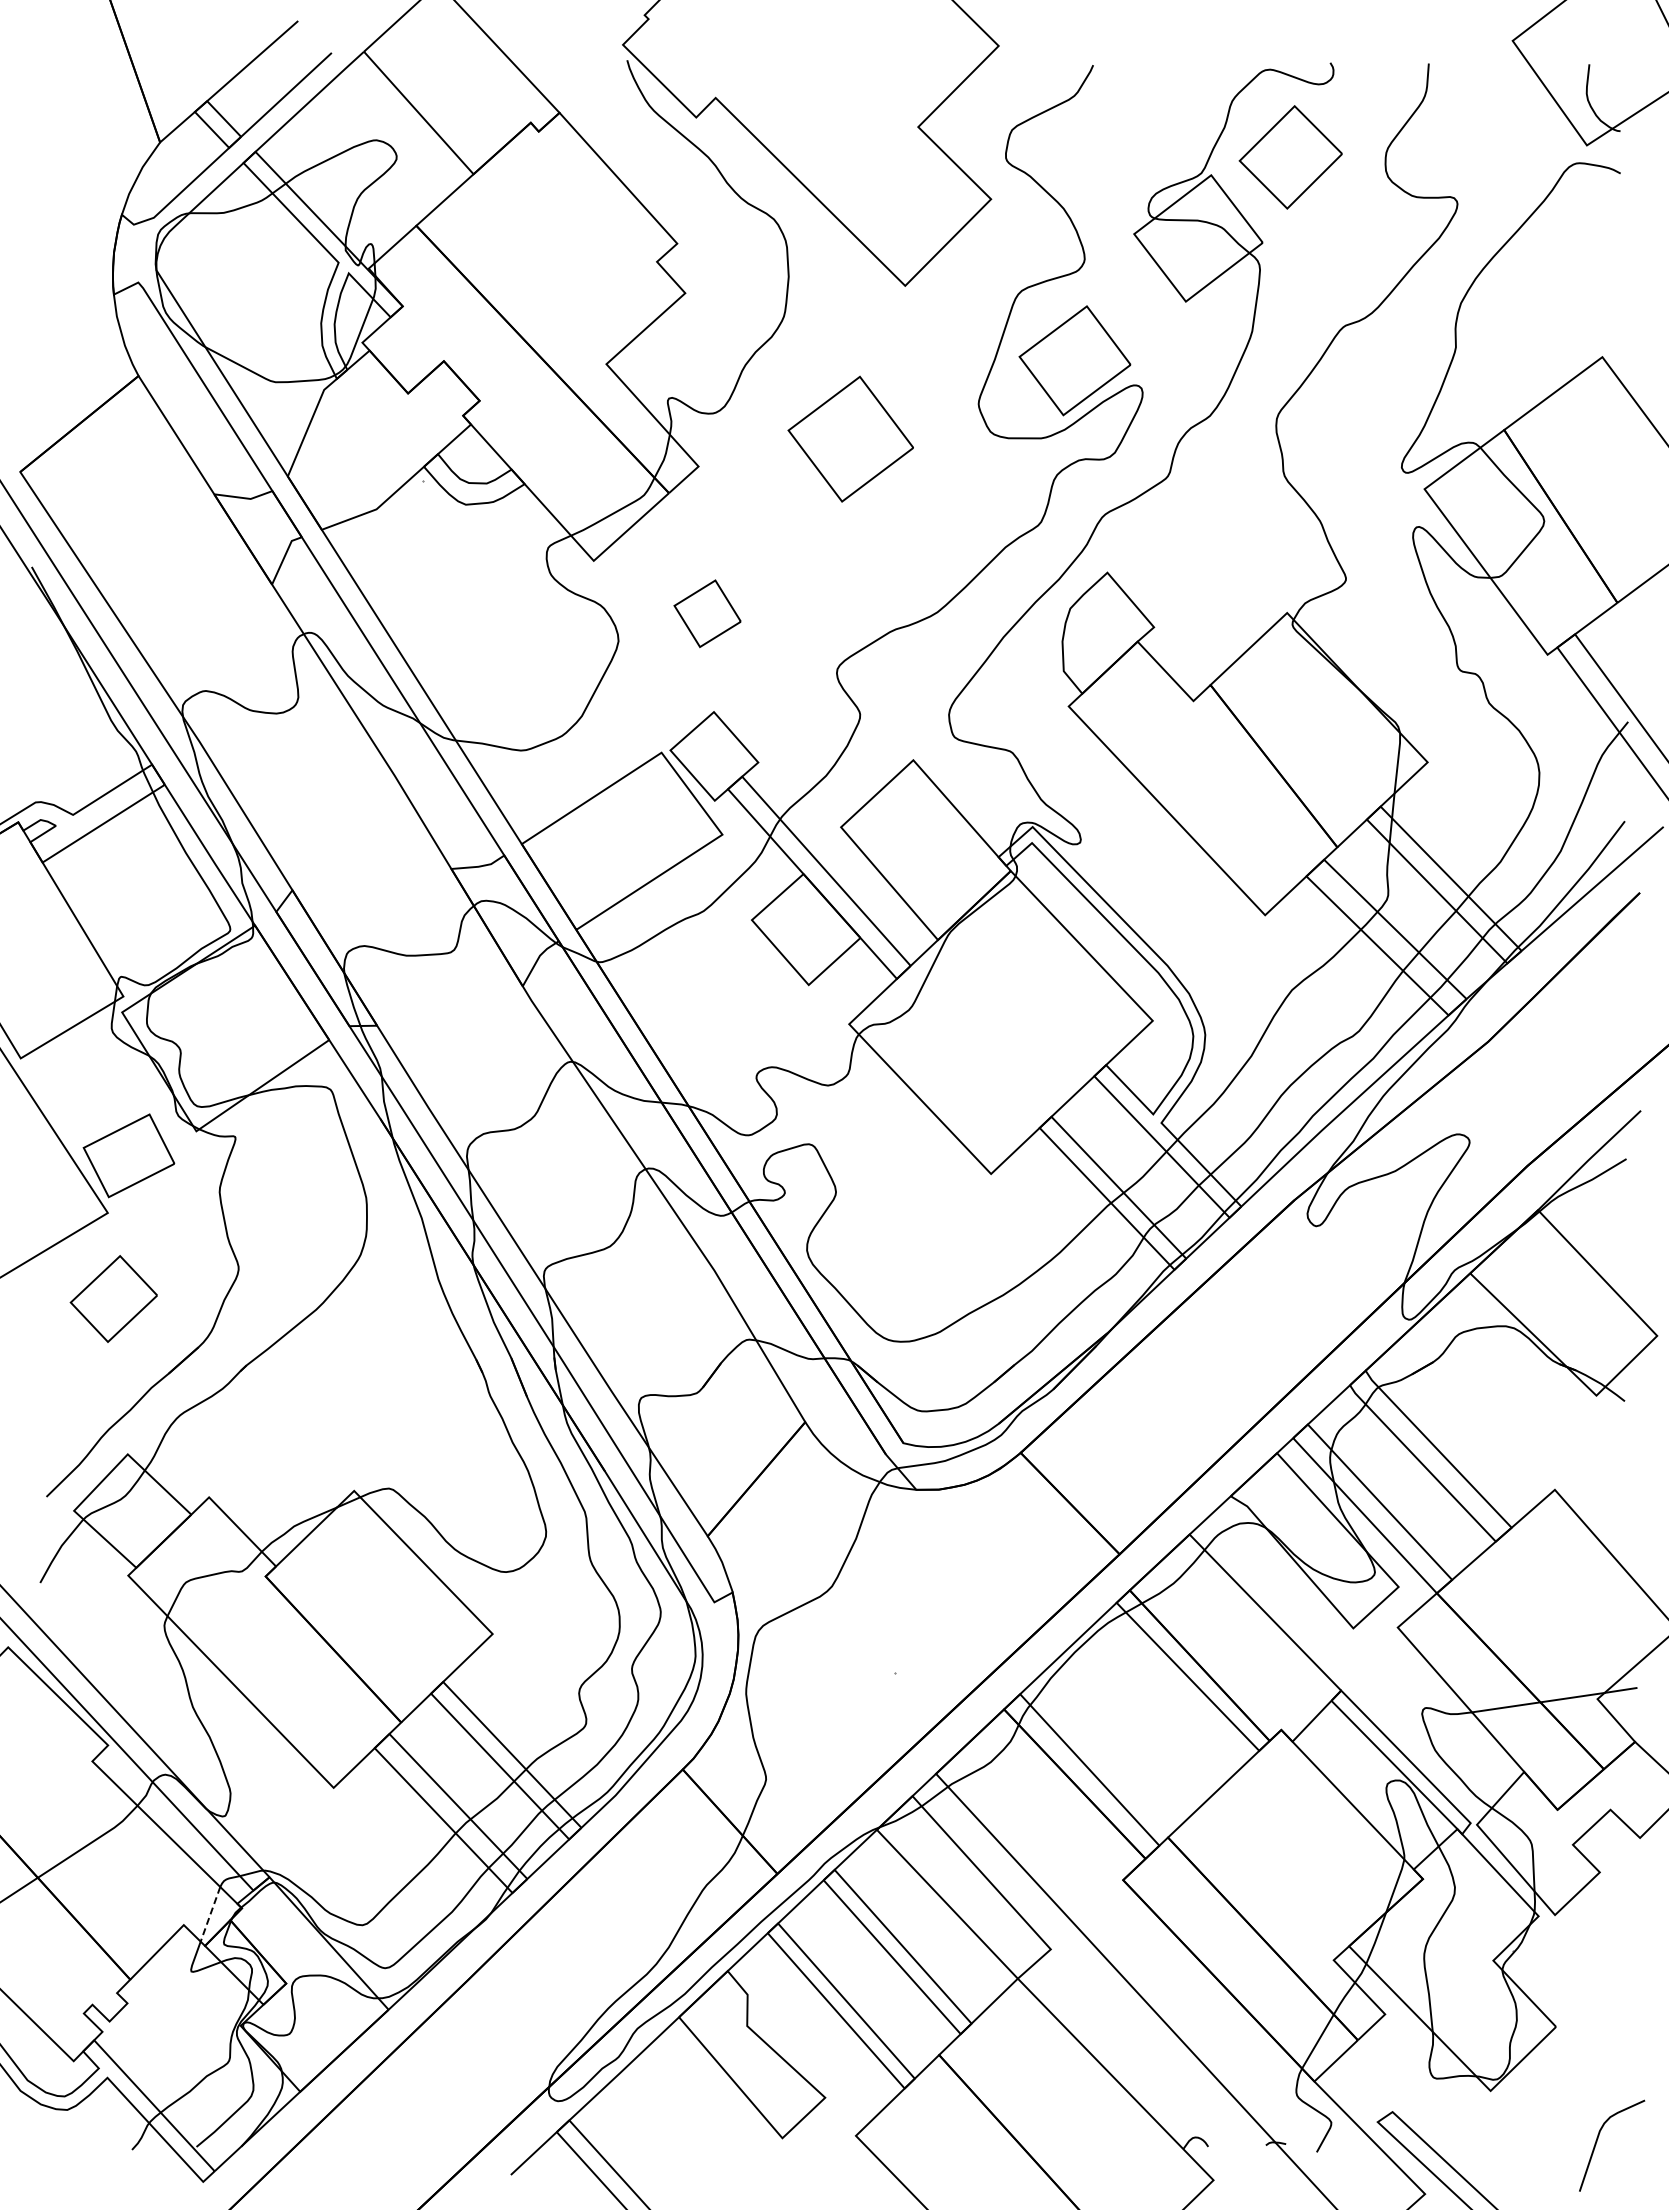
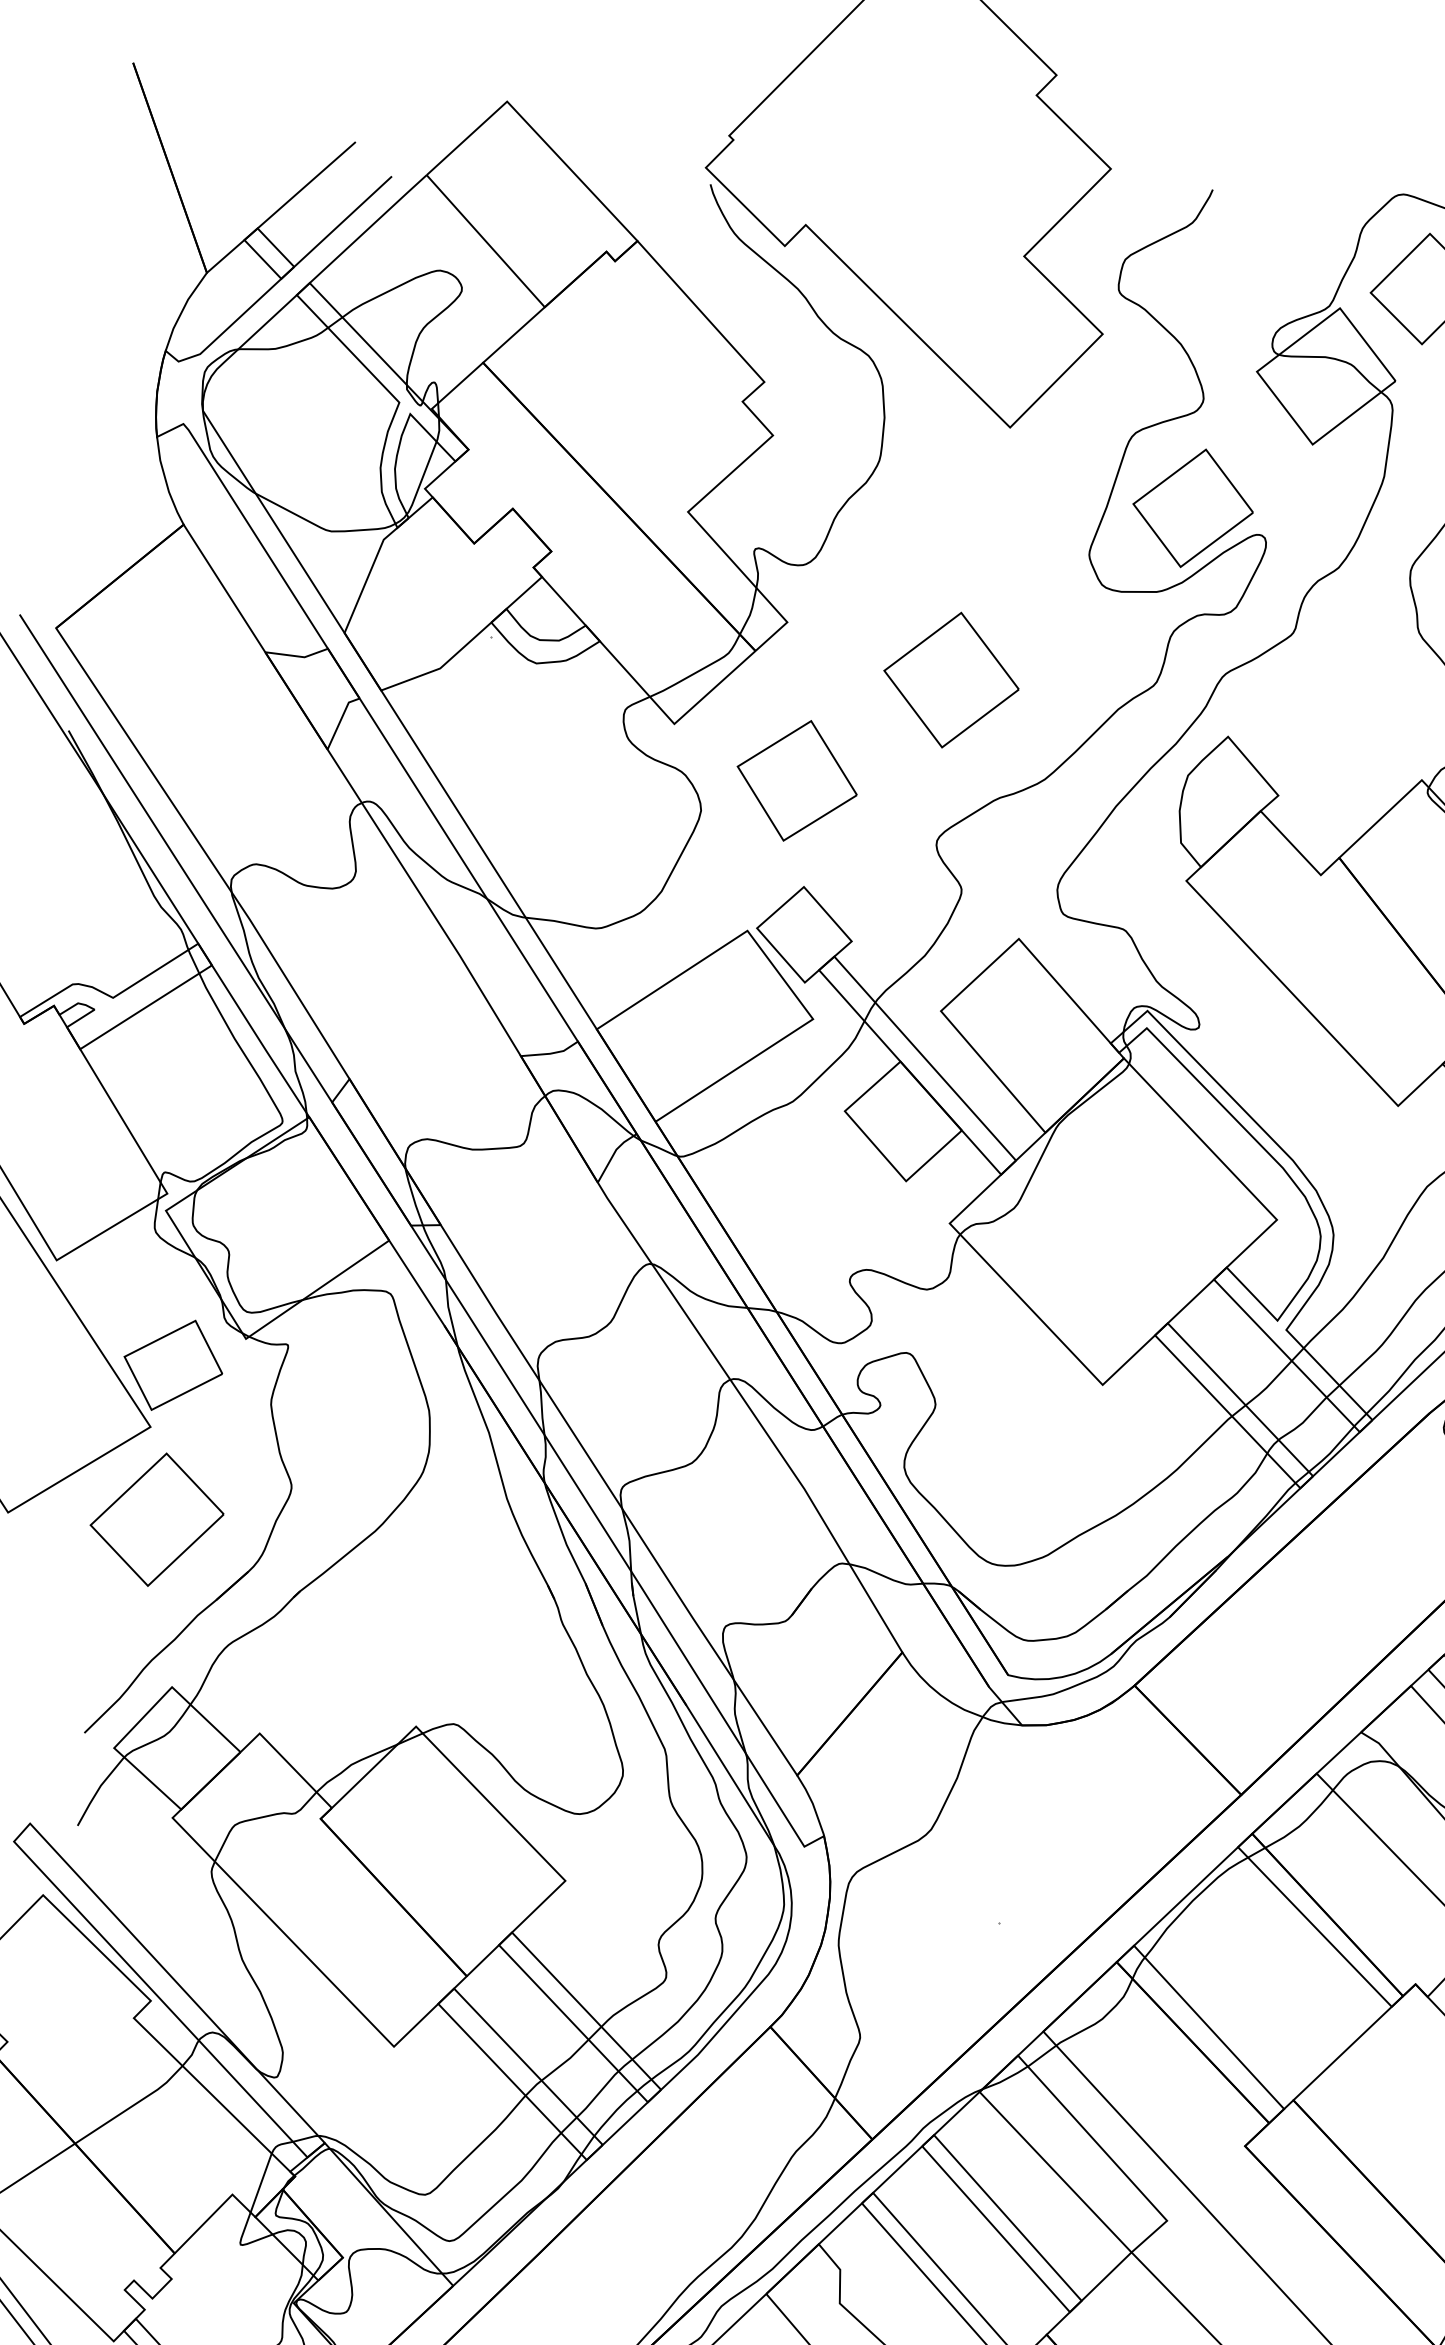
part: (850, 438) -> (951, 679), moved
part: (707, 613) -> (796, 780), size x1.67
part: (113, 1298) -> (156, 1519), size x1.43
line: (210, 1914) -> (261, 2183), dashed -> solid

